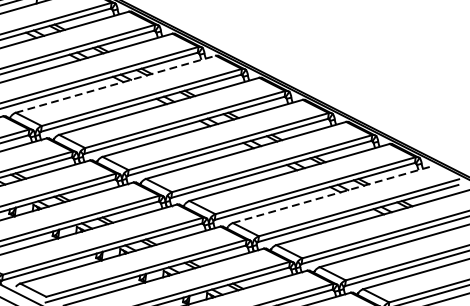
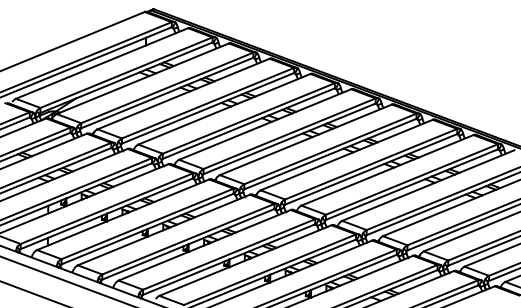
line: (115, 84) -> (224, 109), dashed -> solid
line: (333, 194) -> (428, 185), dashed -> solid

